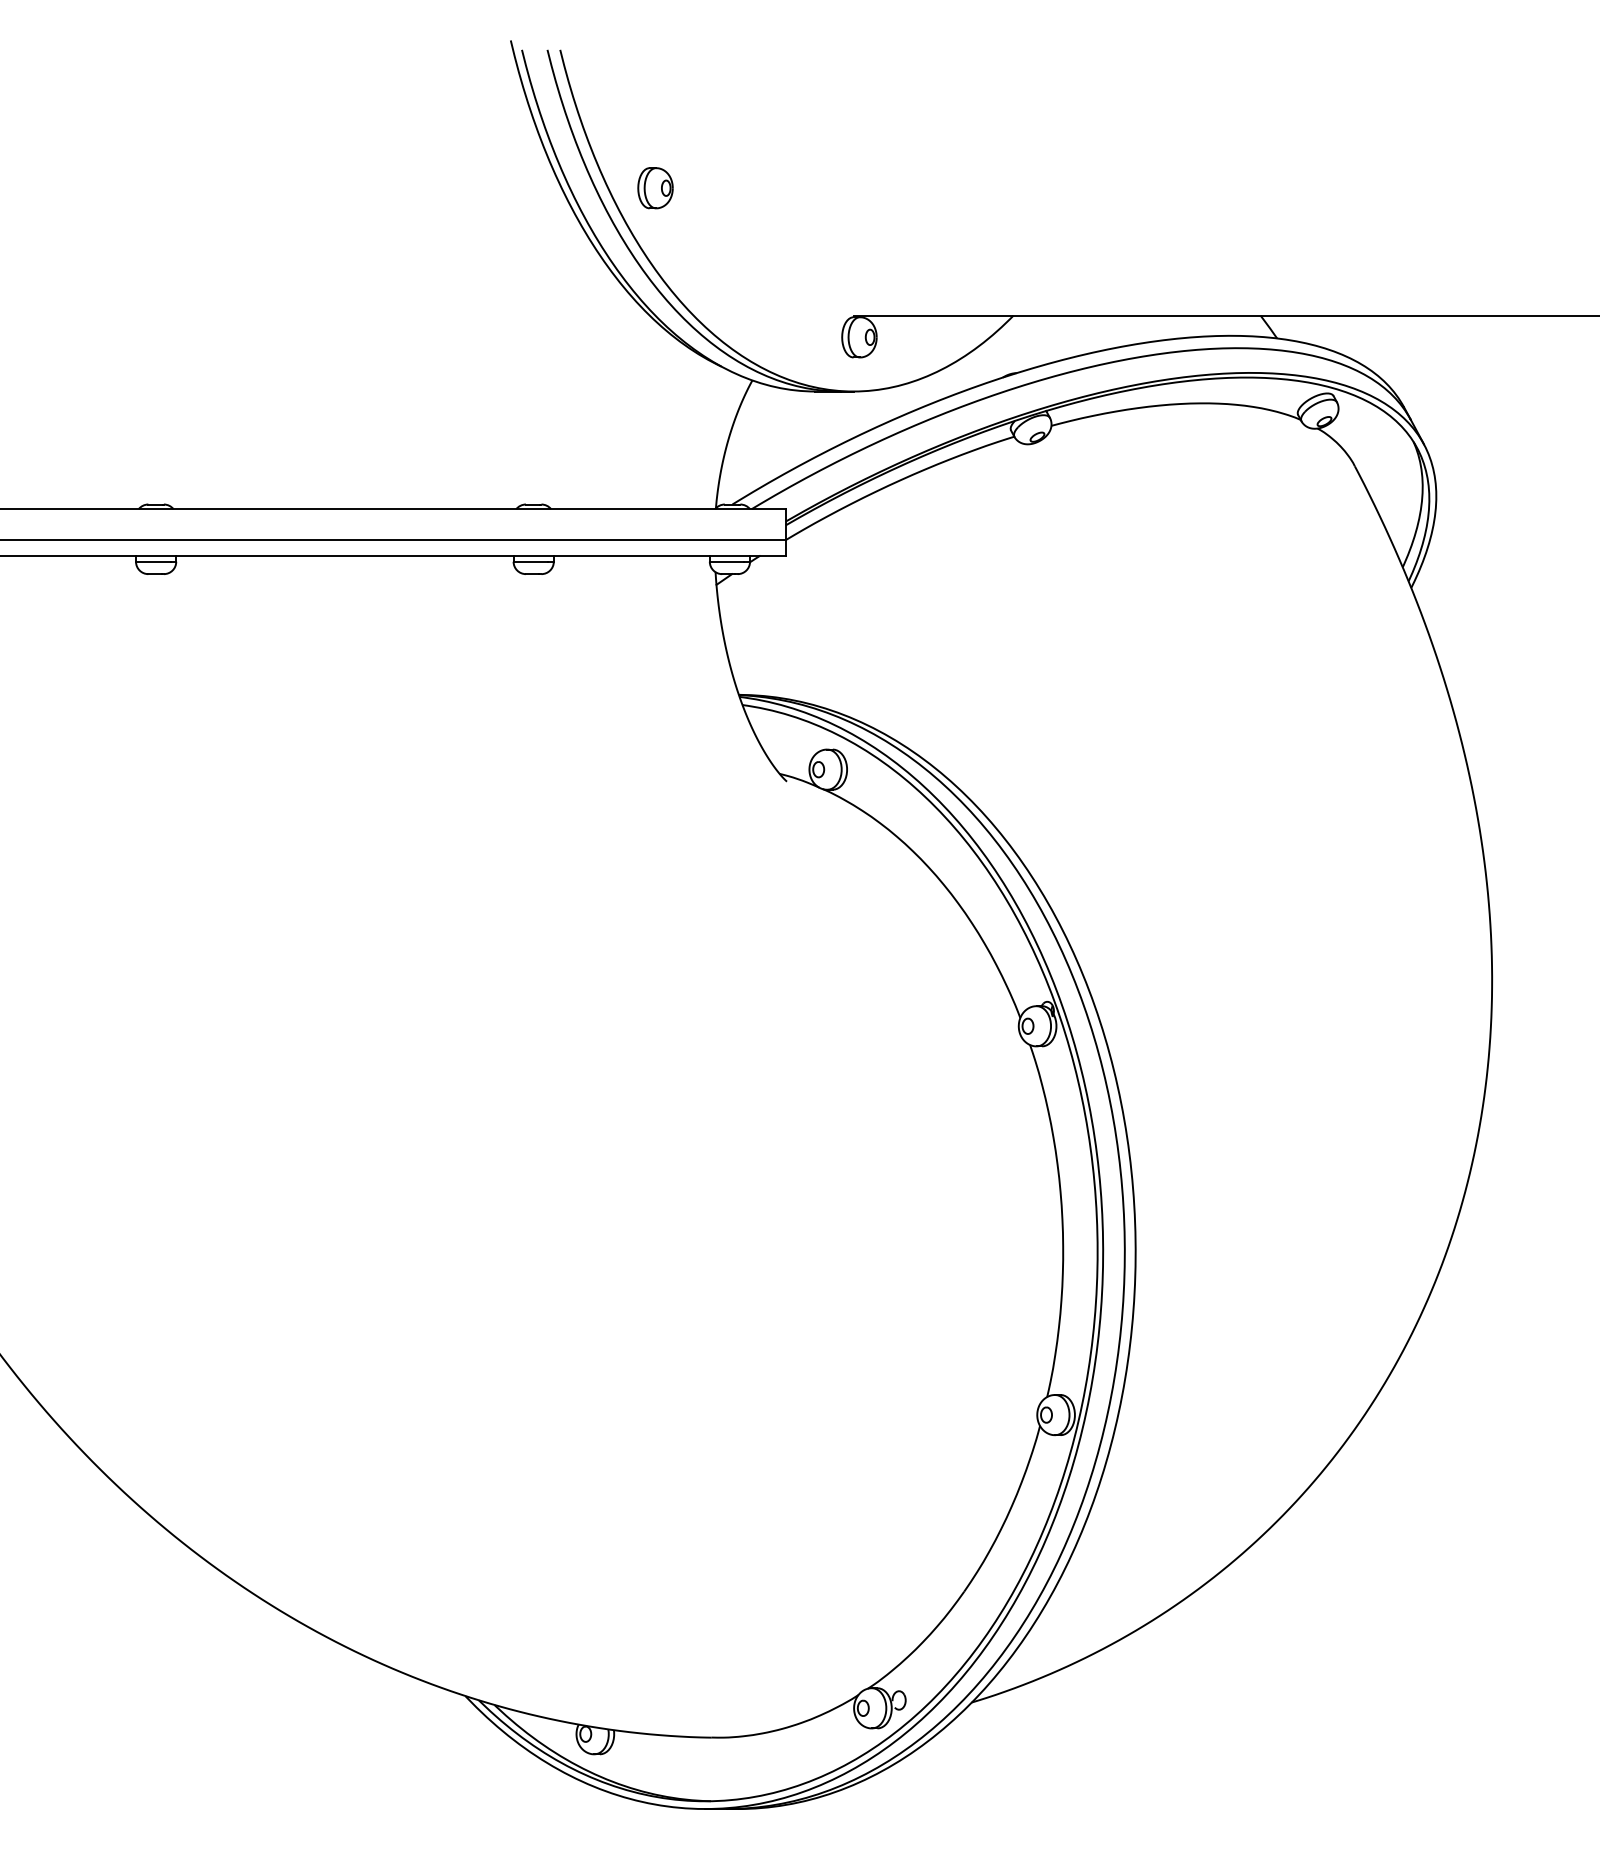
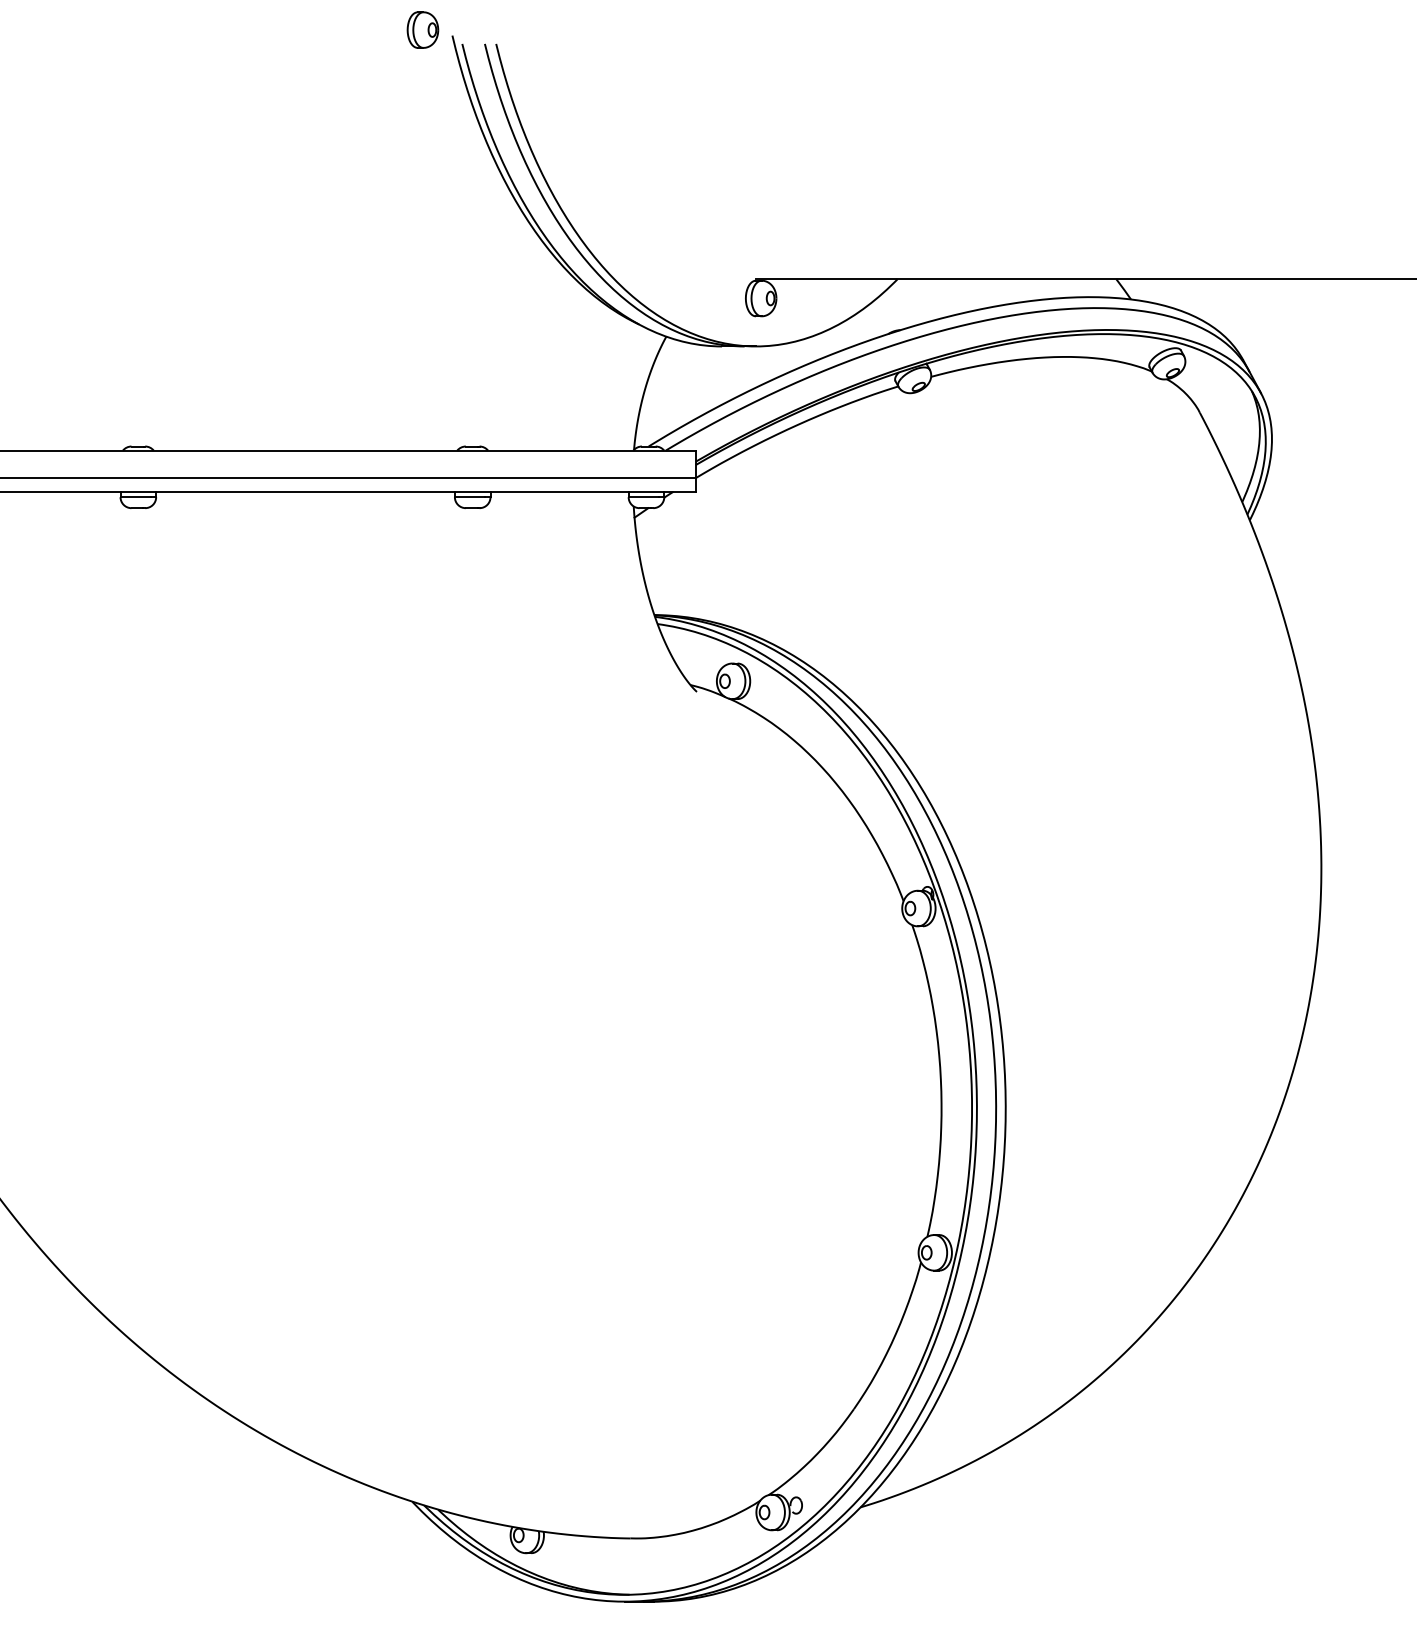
part: (655, 188) -> (422, 30), moved

